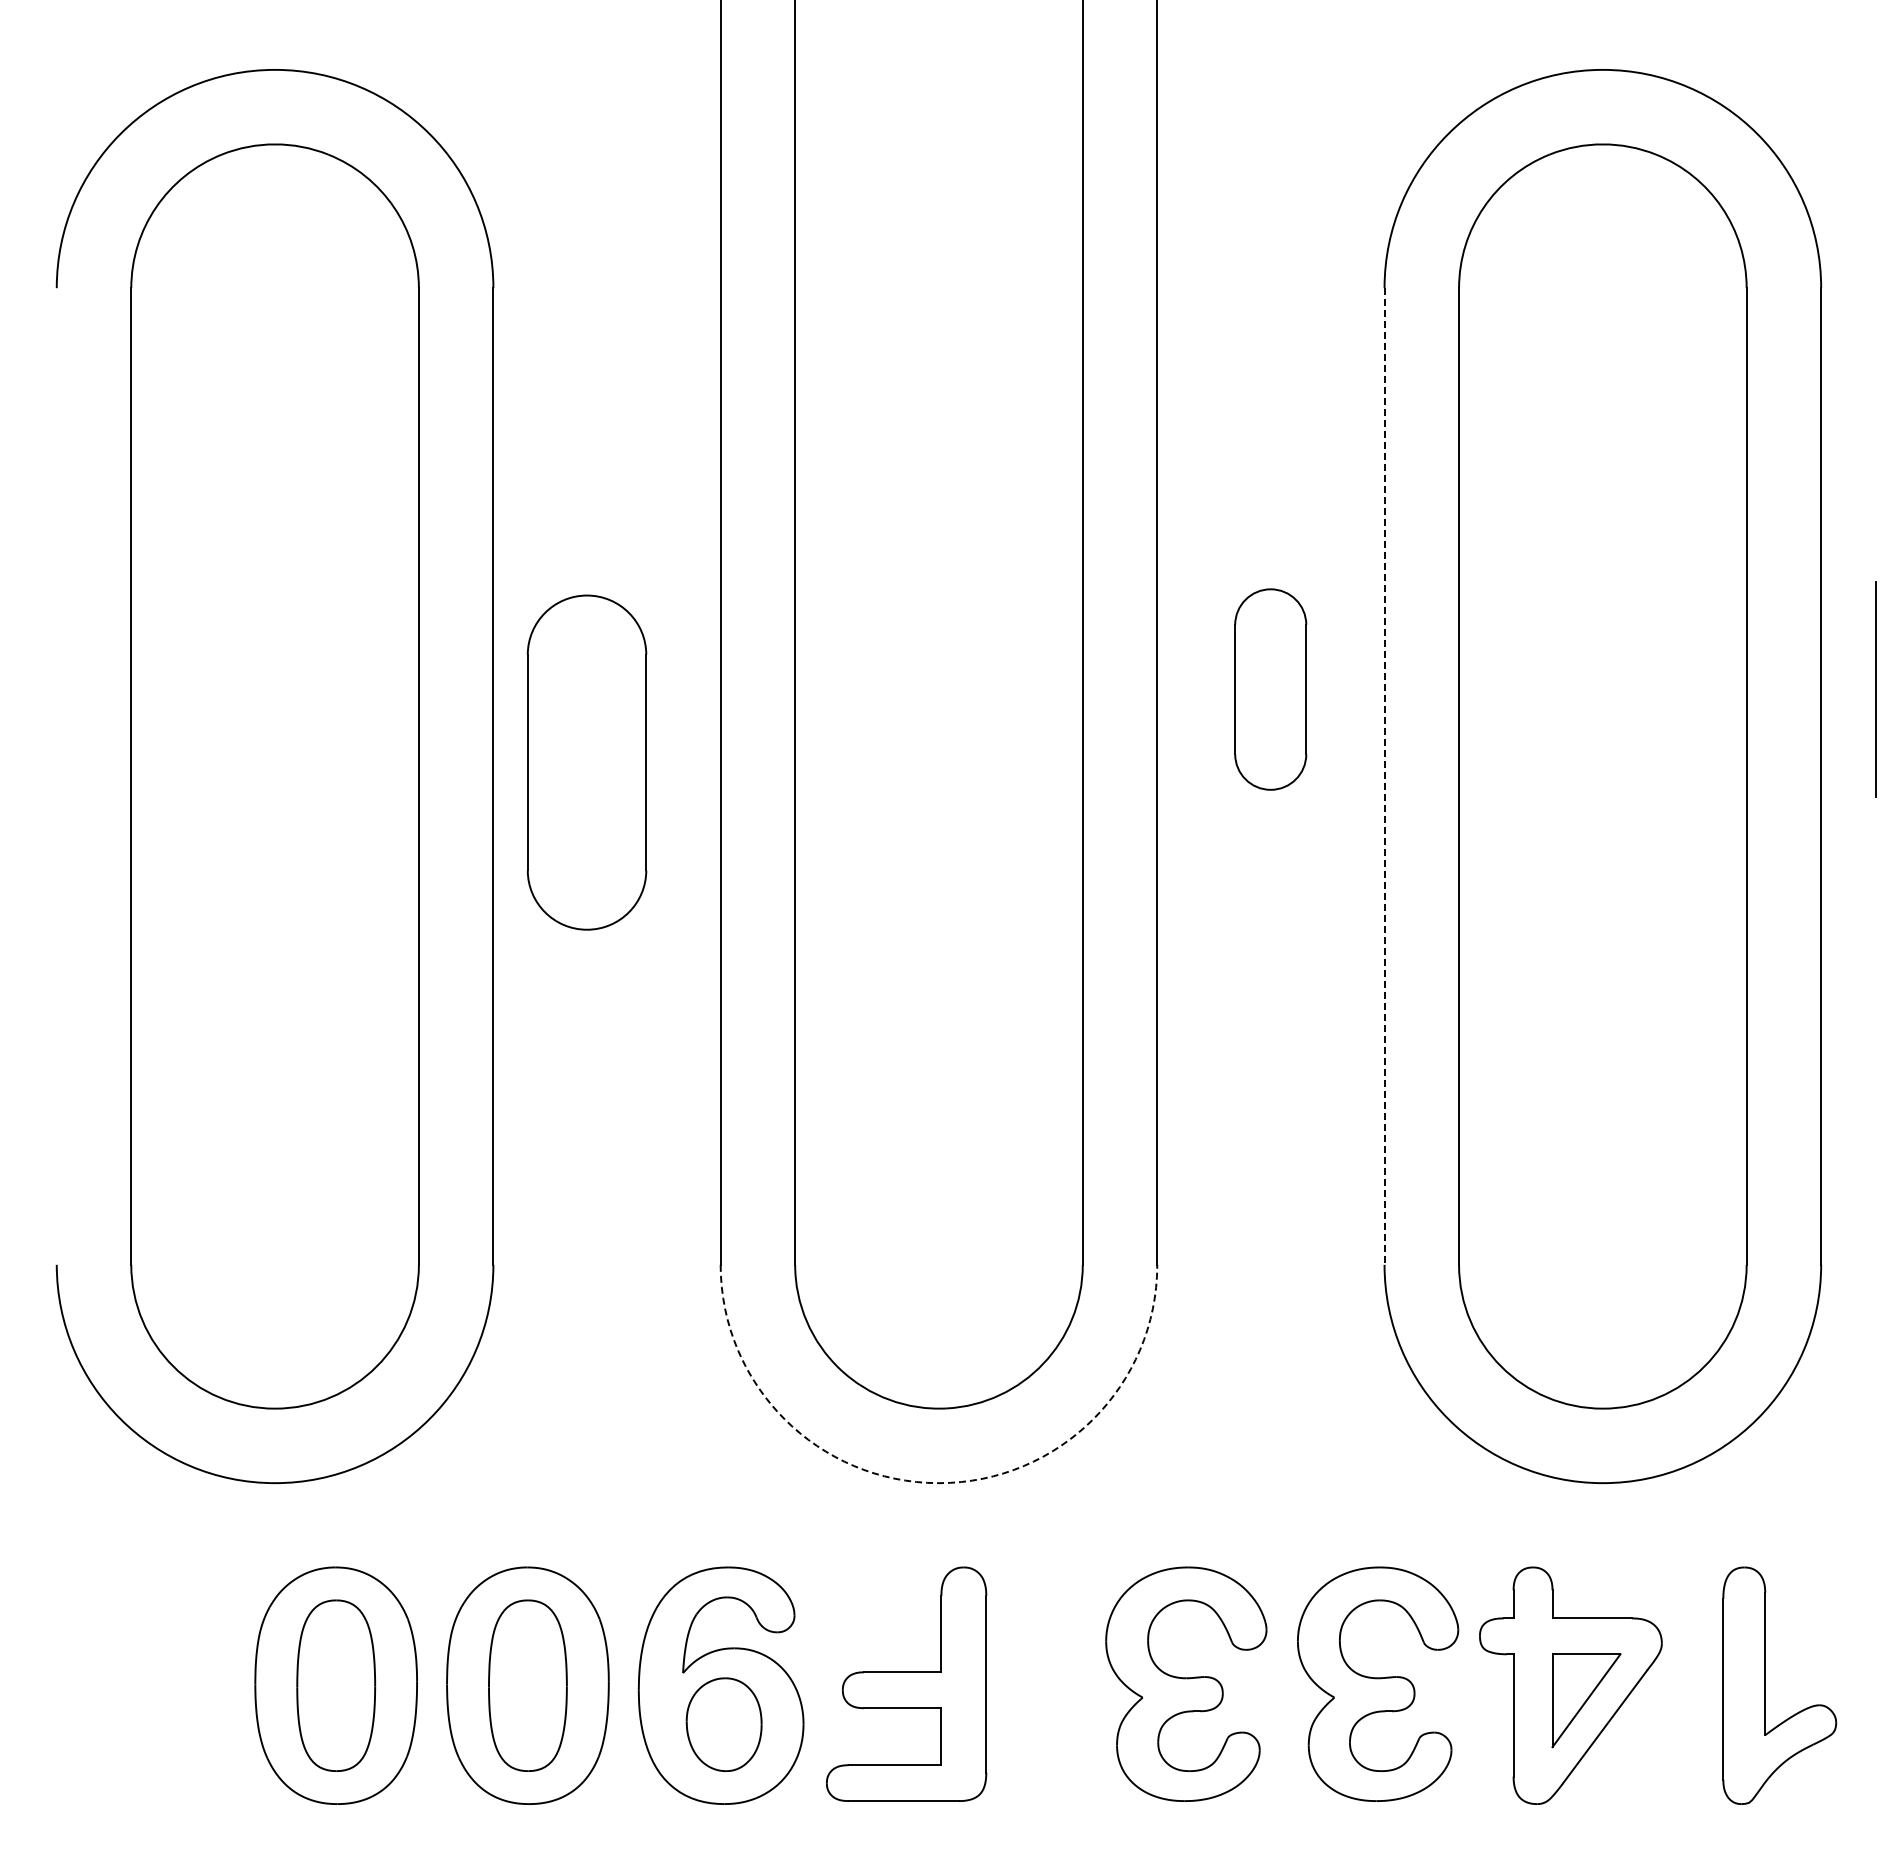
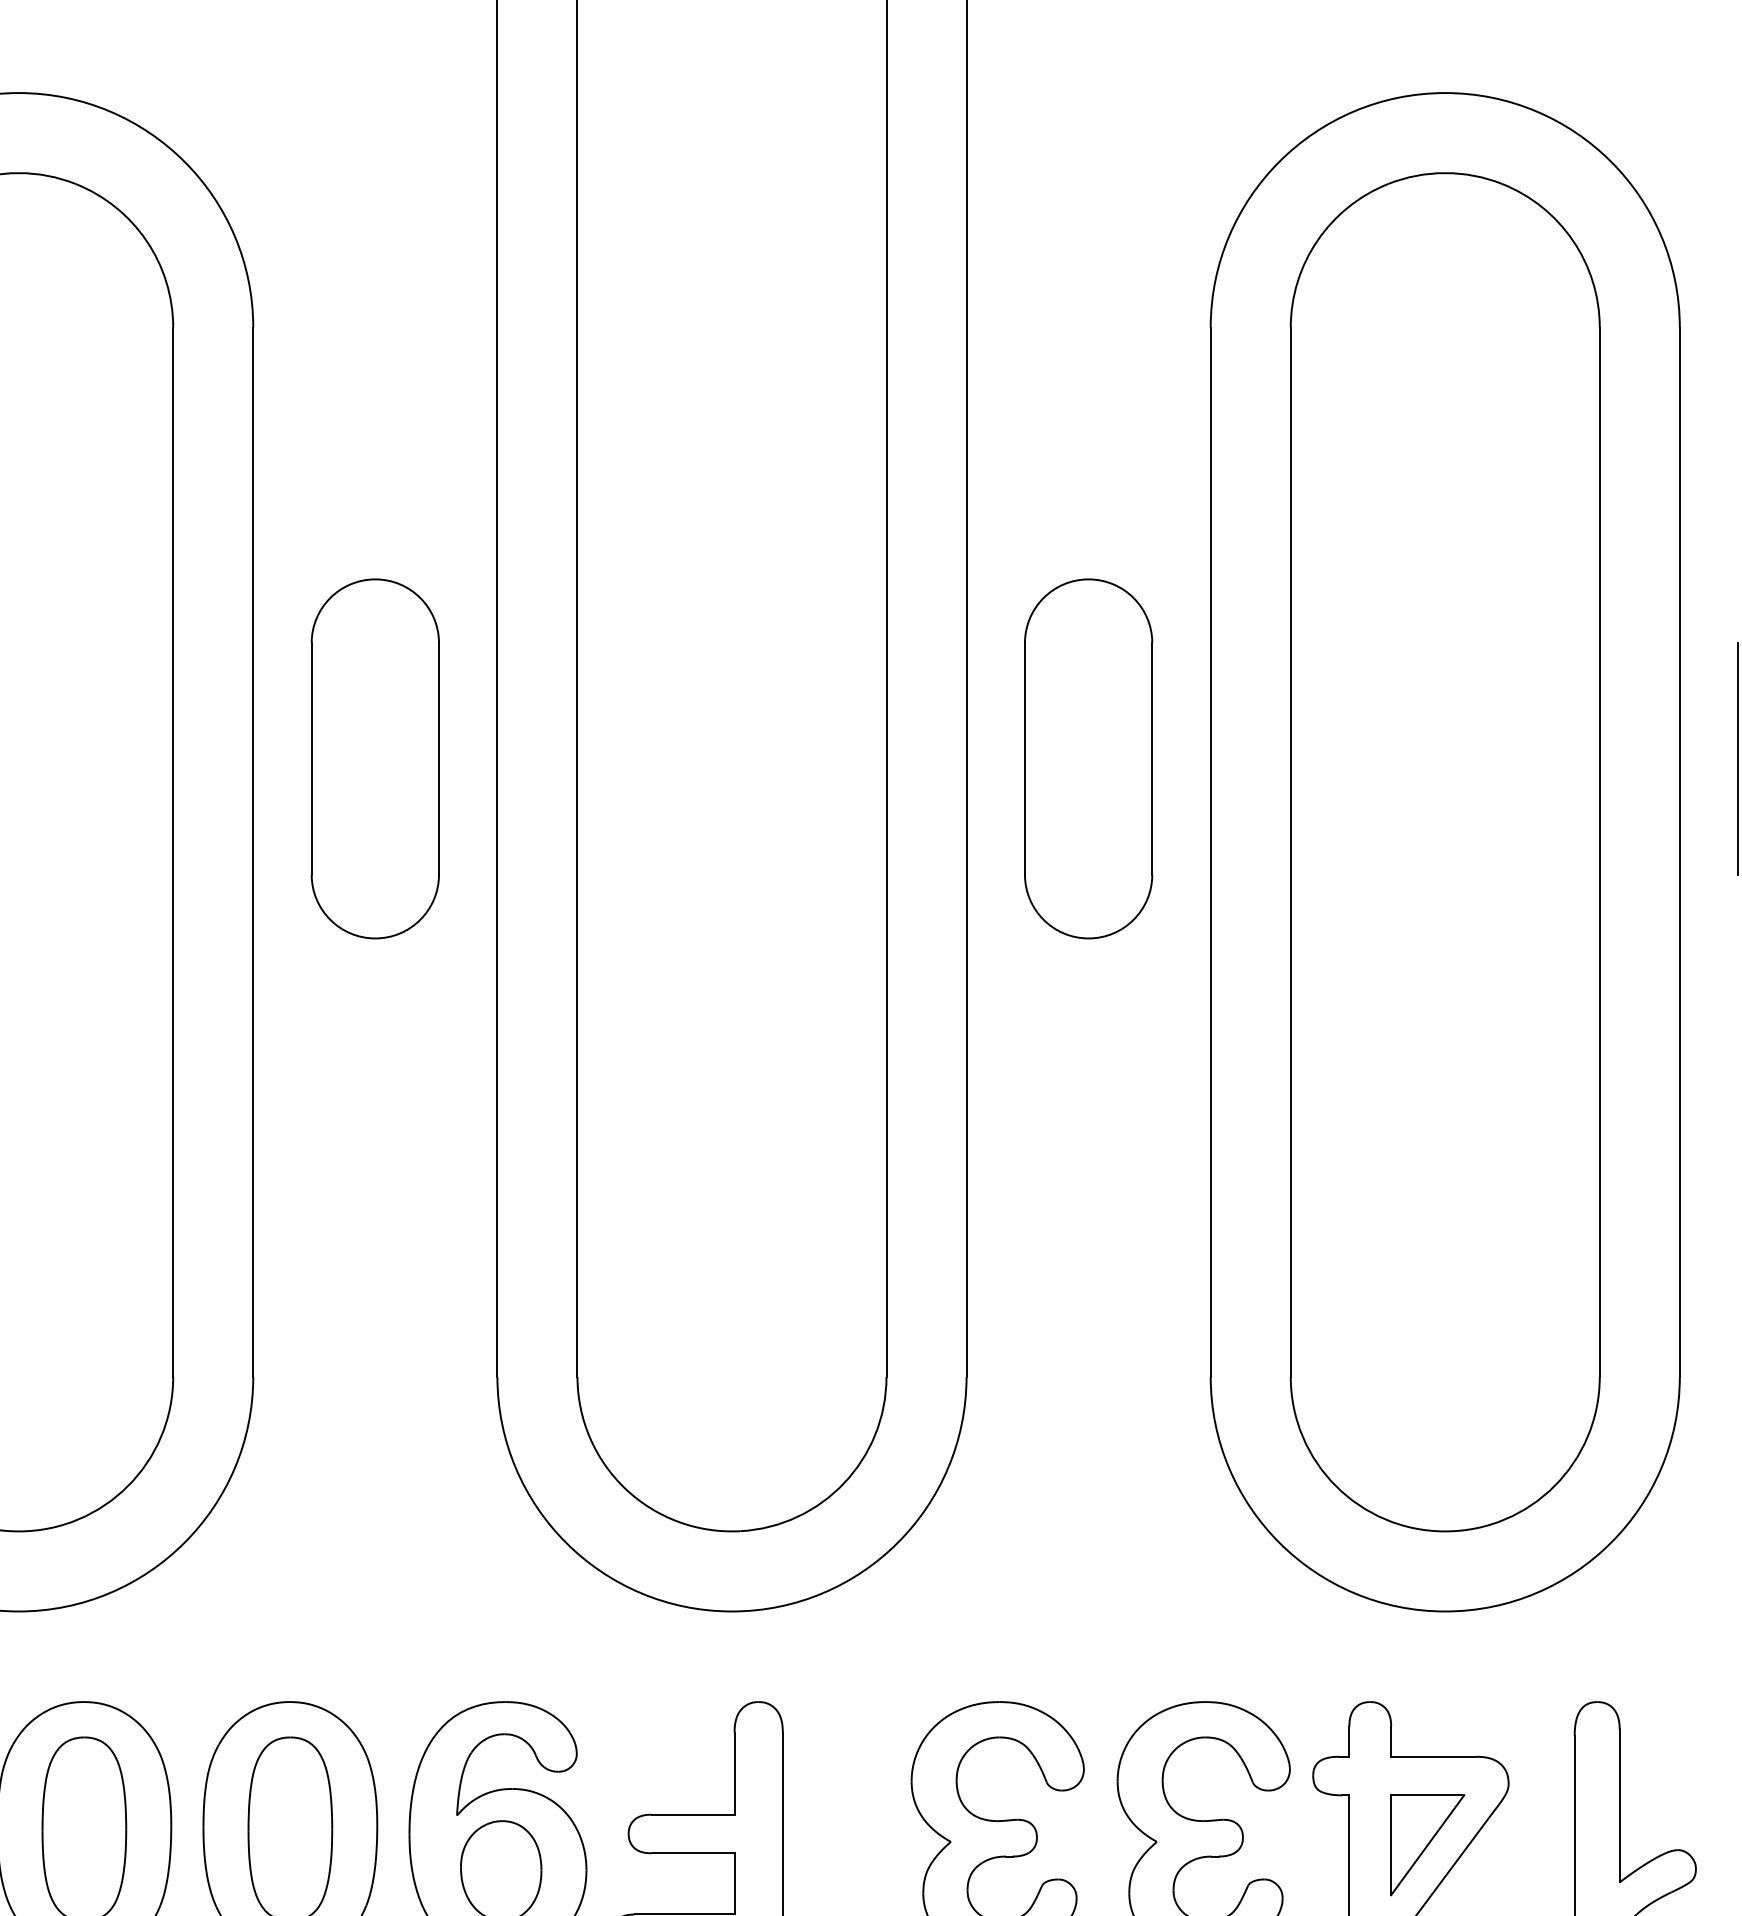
part: (1270, 689) -> (1088, 758), size x1.67
part: (586, 762) -> (374, 758), moved
line: (1384, 777) -> (1210, 853), dashed -> solid
arc: (938, 1483) -> (731, 1611), dashed -> solid

